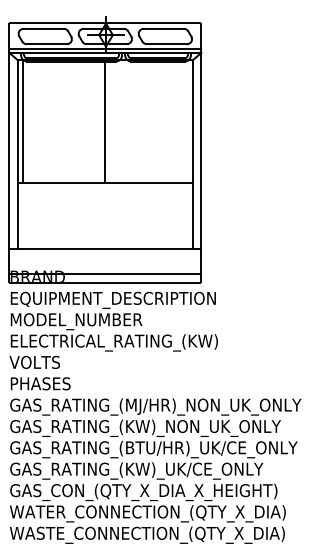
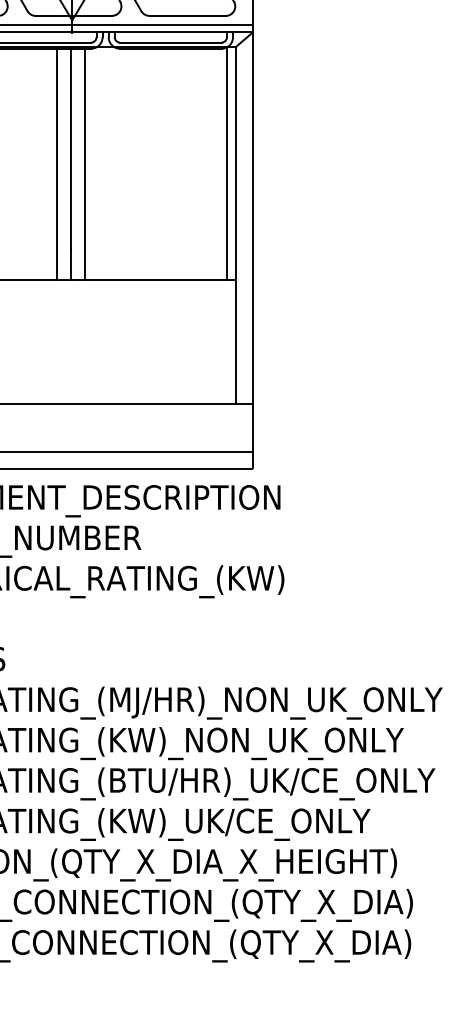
line: (187, 121) -> (226, 162), added
line: (97, 122) -> (56, 164), added
line: (112, 122) -> (84, 164), added

